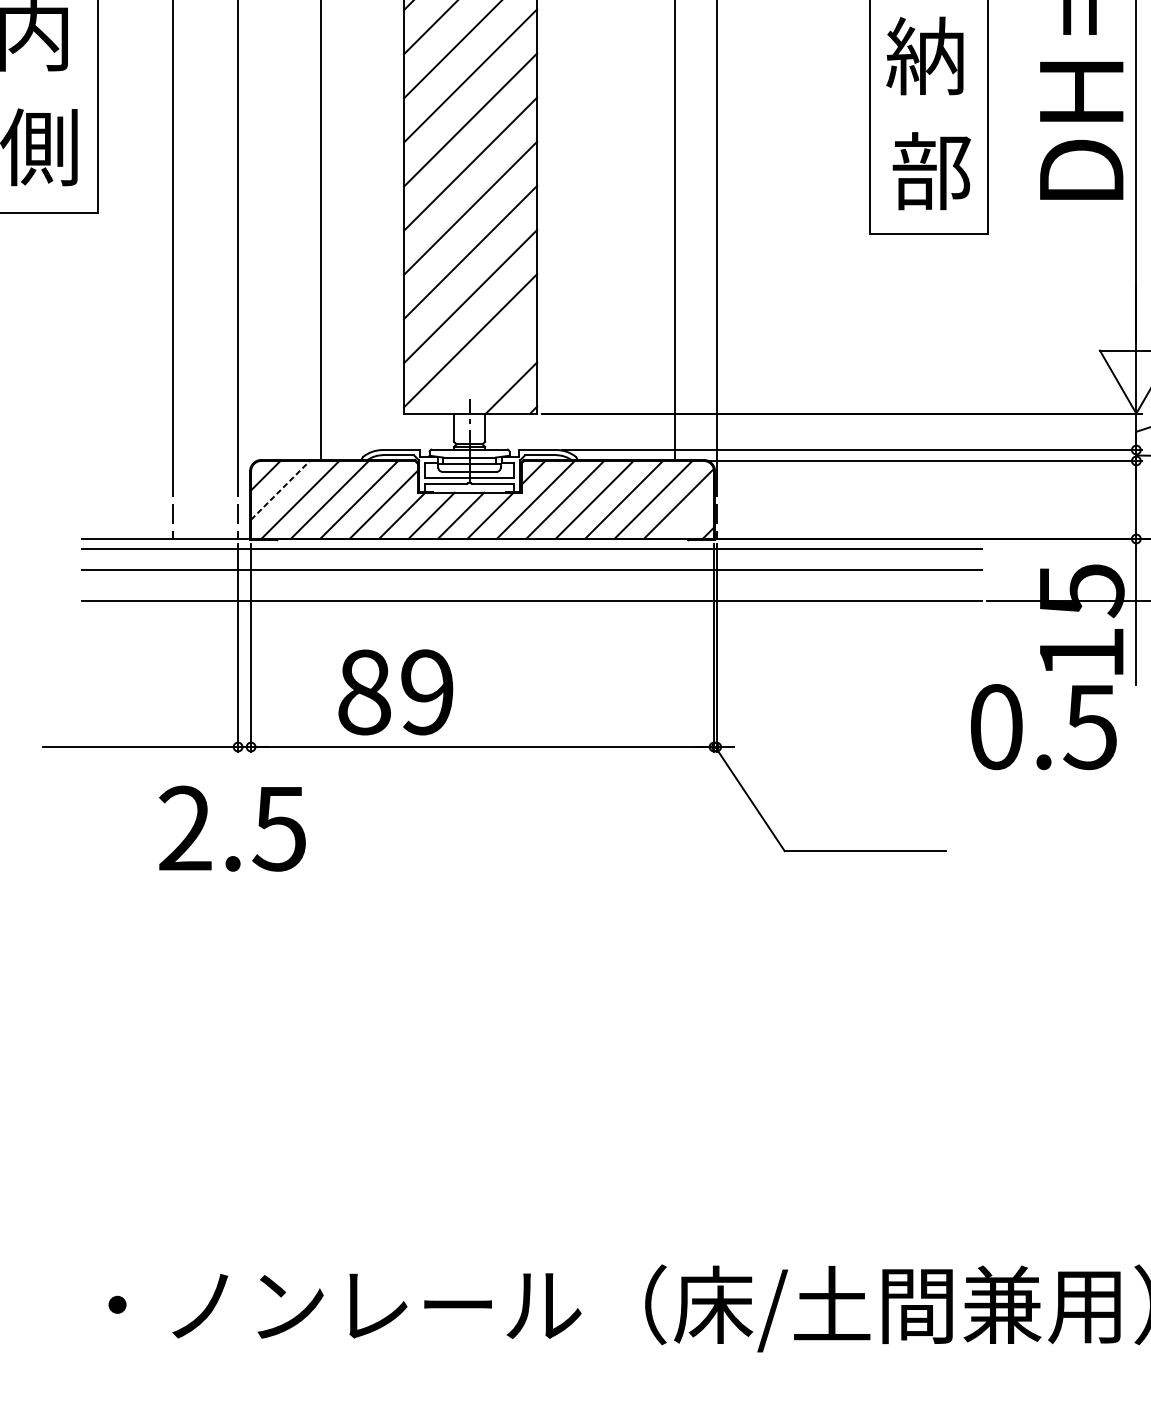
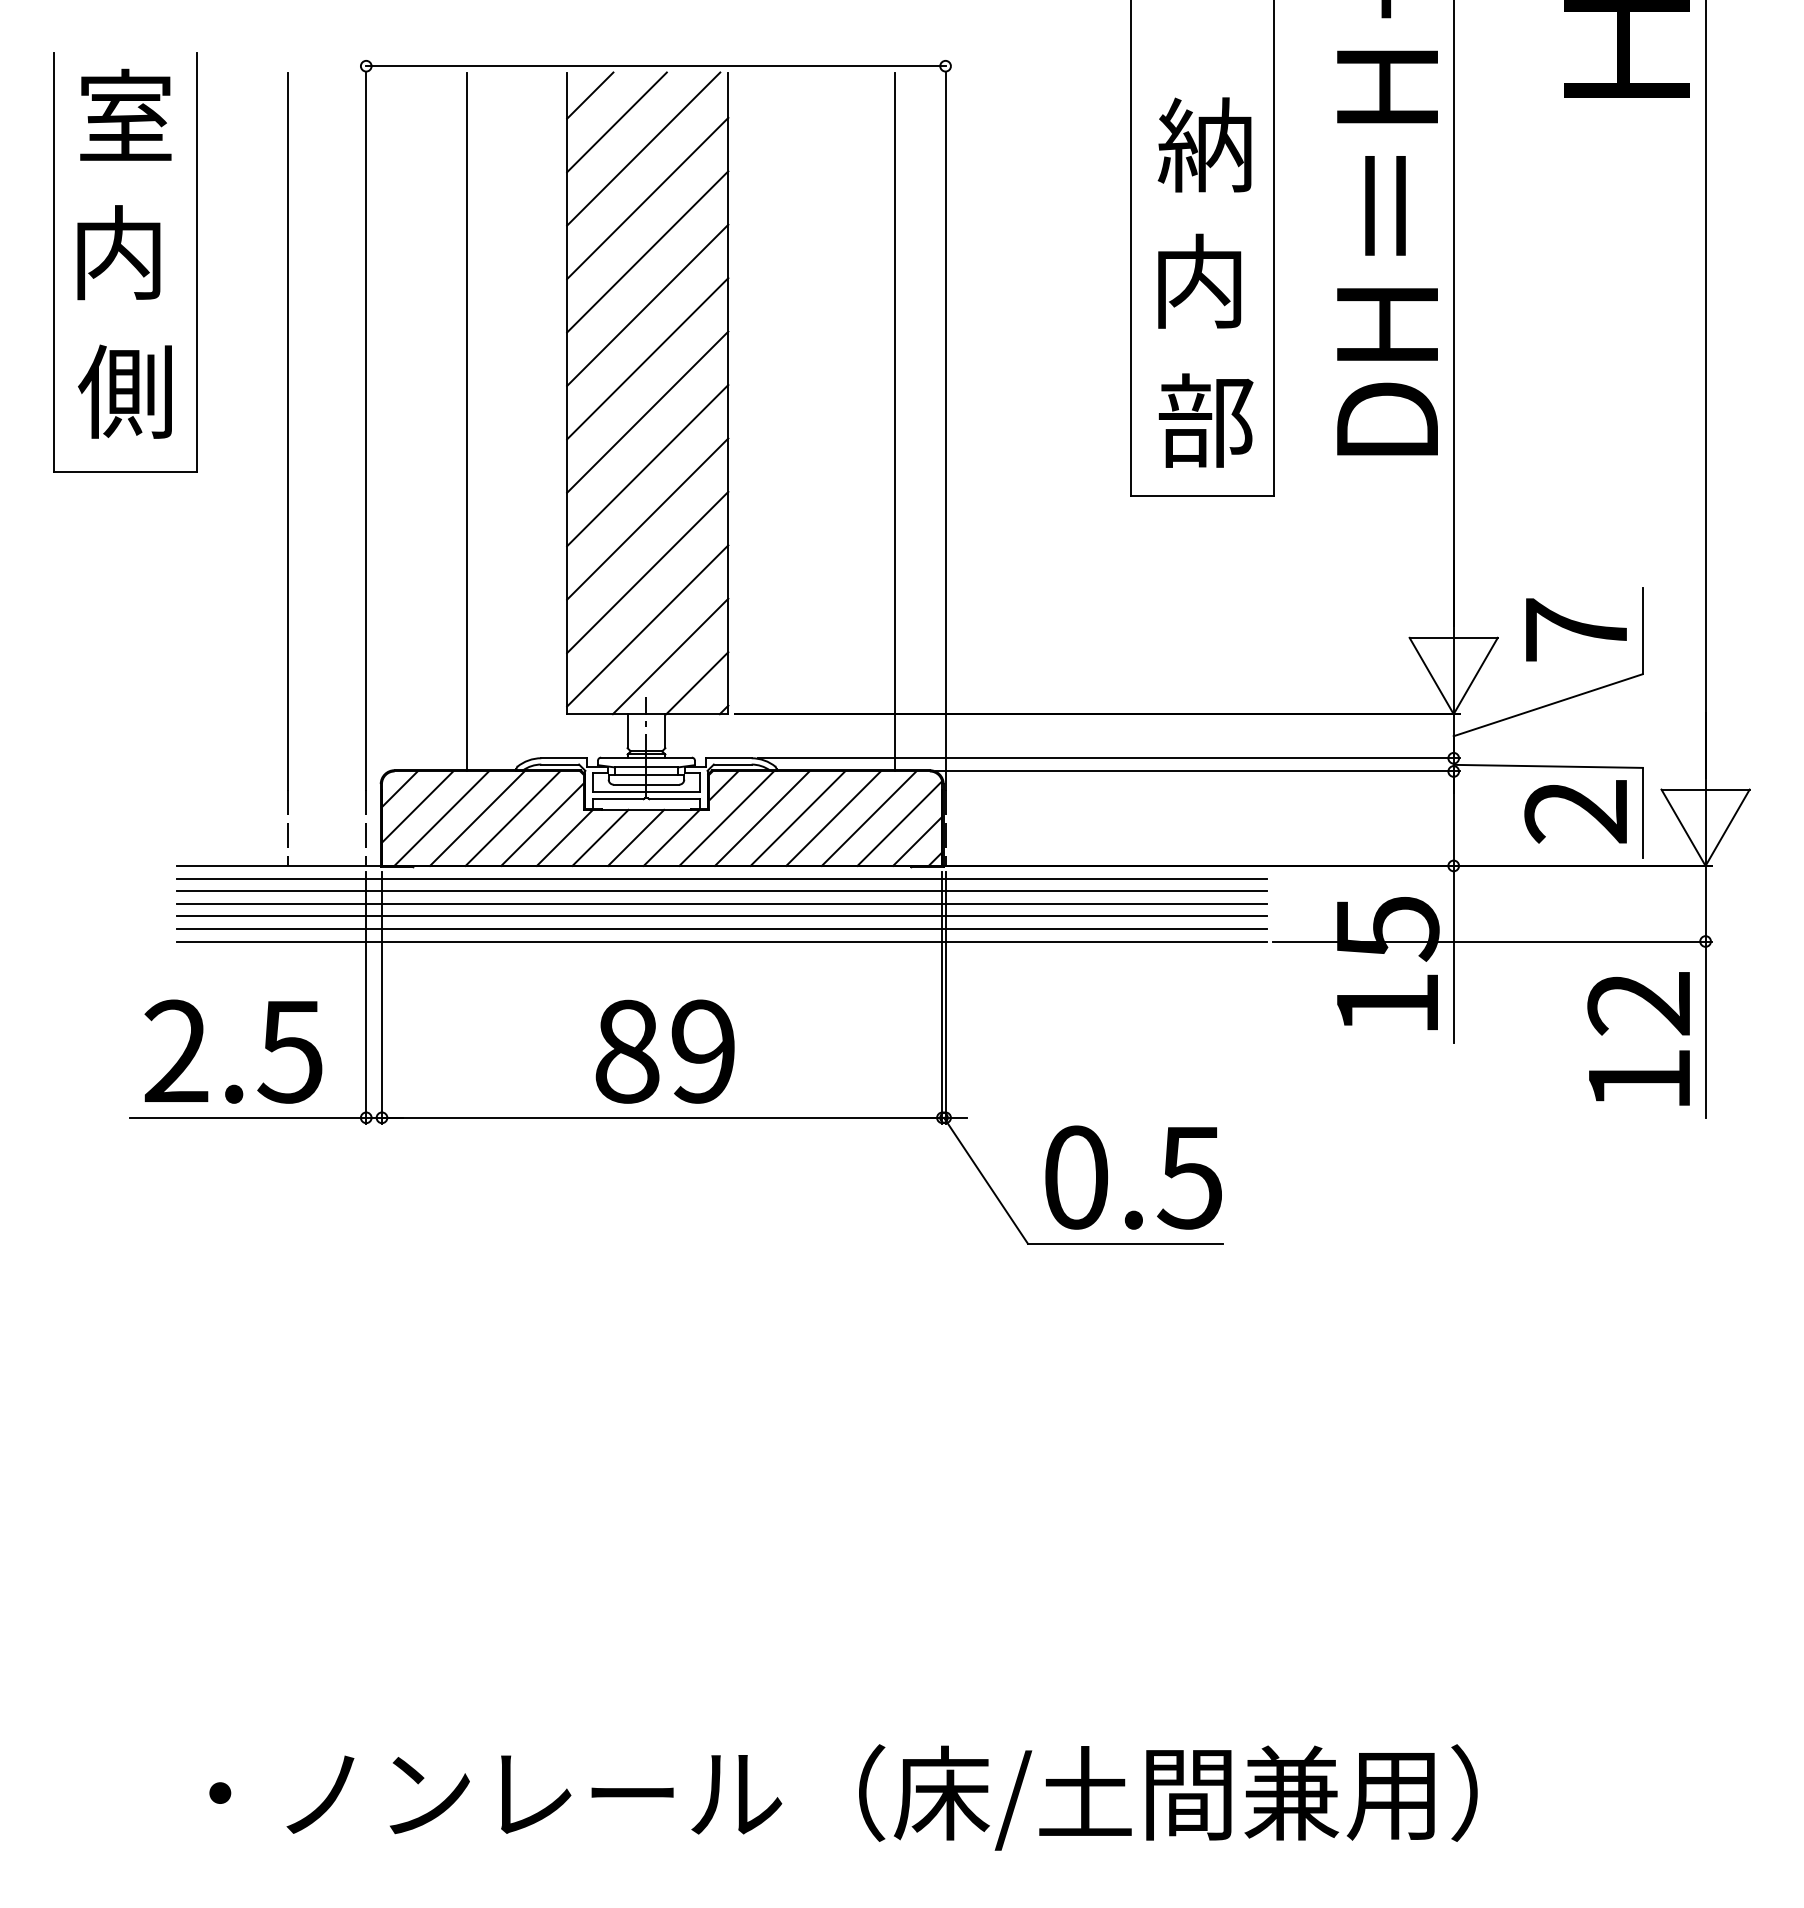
text: (924, 55) -> (1197, 280), 納 -> 内
line: (489, 365) -> (670, 656), added
line: (280, 489) -> (417, 806), dashed -> solid
line: (693, 517) -> (917, 840), added
line: (531, 560) -> (721, 891), added
line: (531, 580) -> (721, 916), added
line: (531, 590) -> (721, 928), added
text: (395, 692) -> (664, 1051), moved
text: (1043, 726) -> (1133, 1177), moved
text: (232, 828) -> (233, 1051), moved

